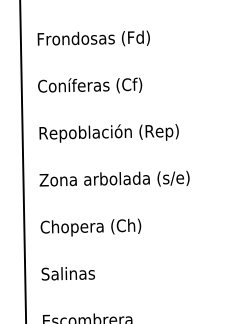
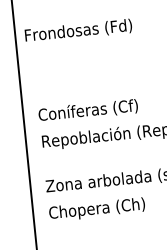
text: (93, 38) -> (78, 30), moved
text: (90, 85) -> (88, 110), moved
text: (90, 227) -> (96, 209), moved

